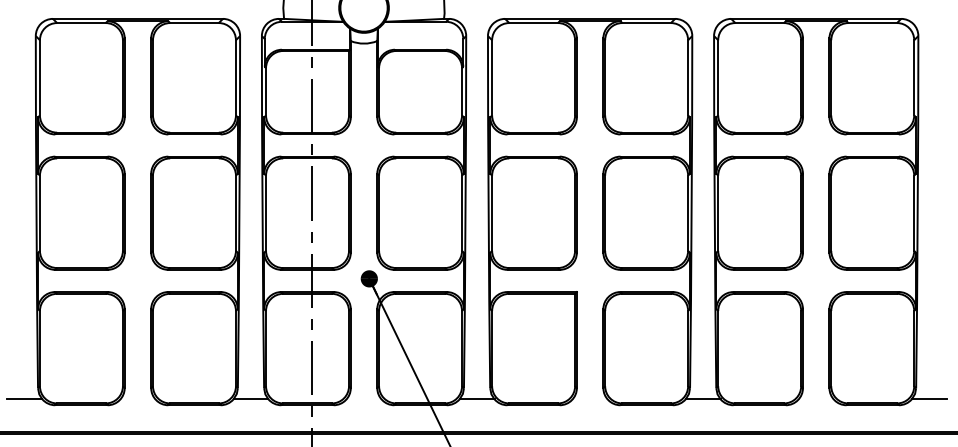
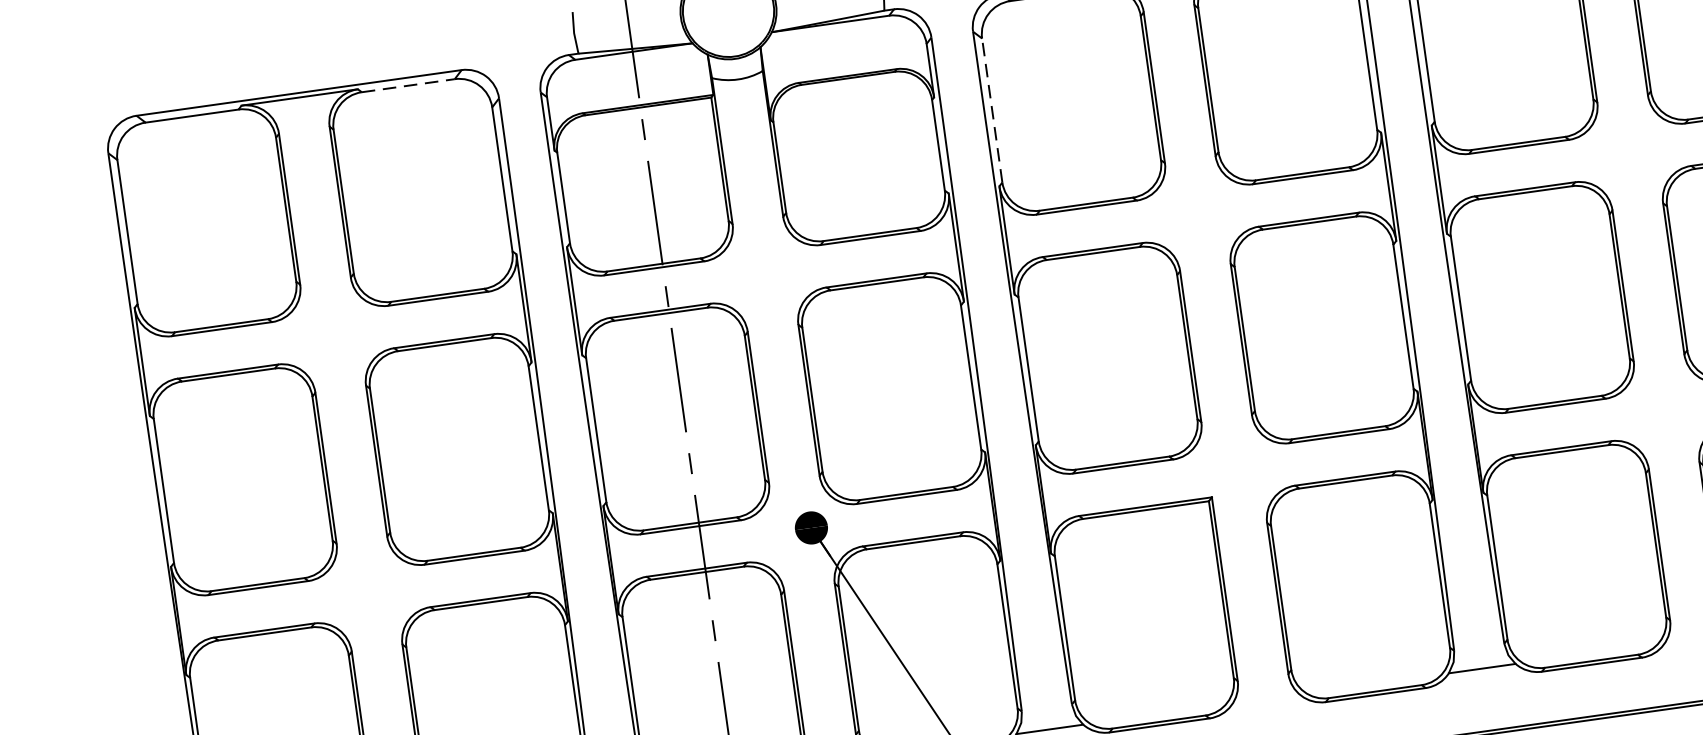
line: (194, 23) -> (408, 86), solid -> dashed
line: (492, 77) -> (992, 109), solid -> dashed

